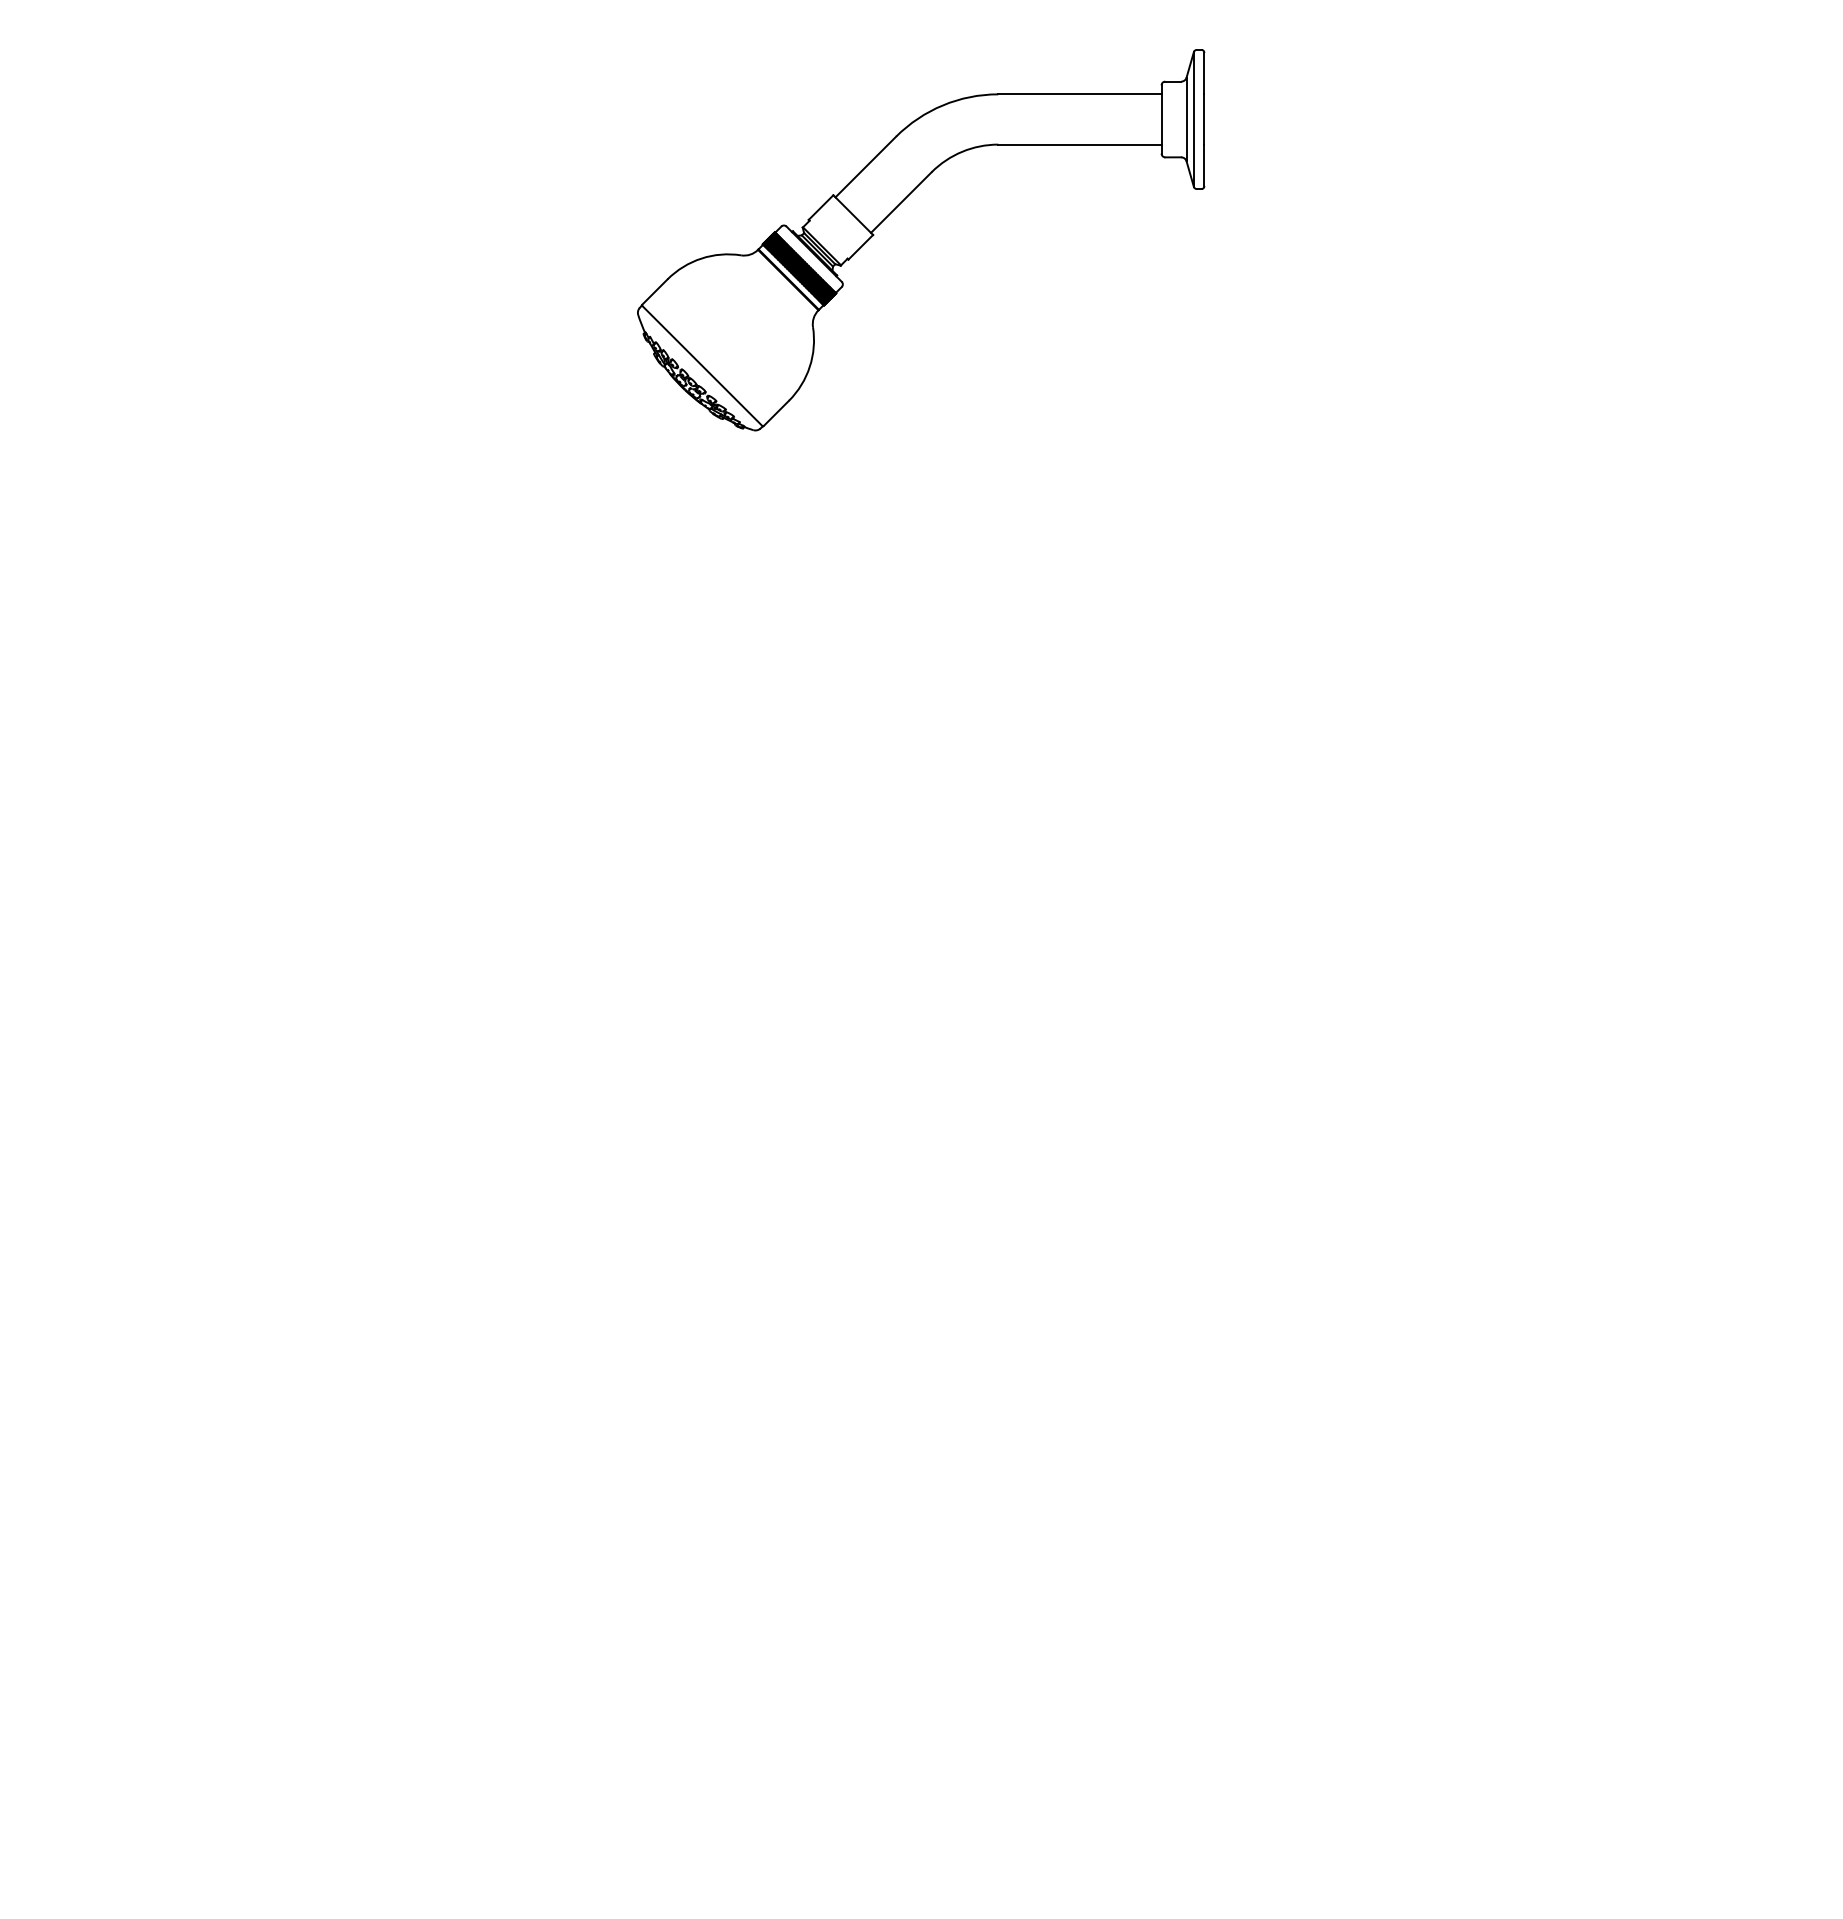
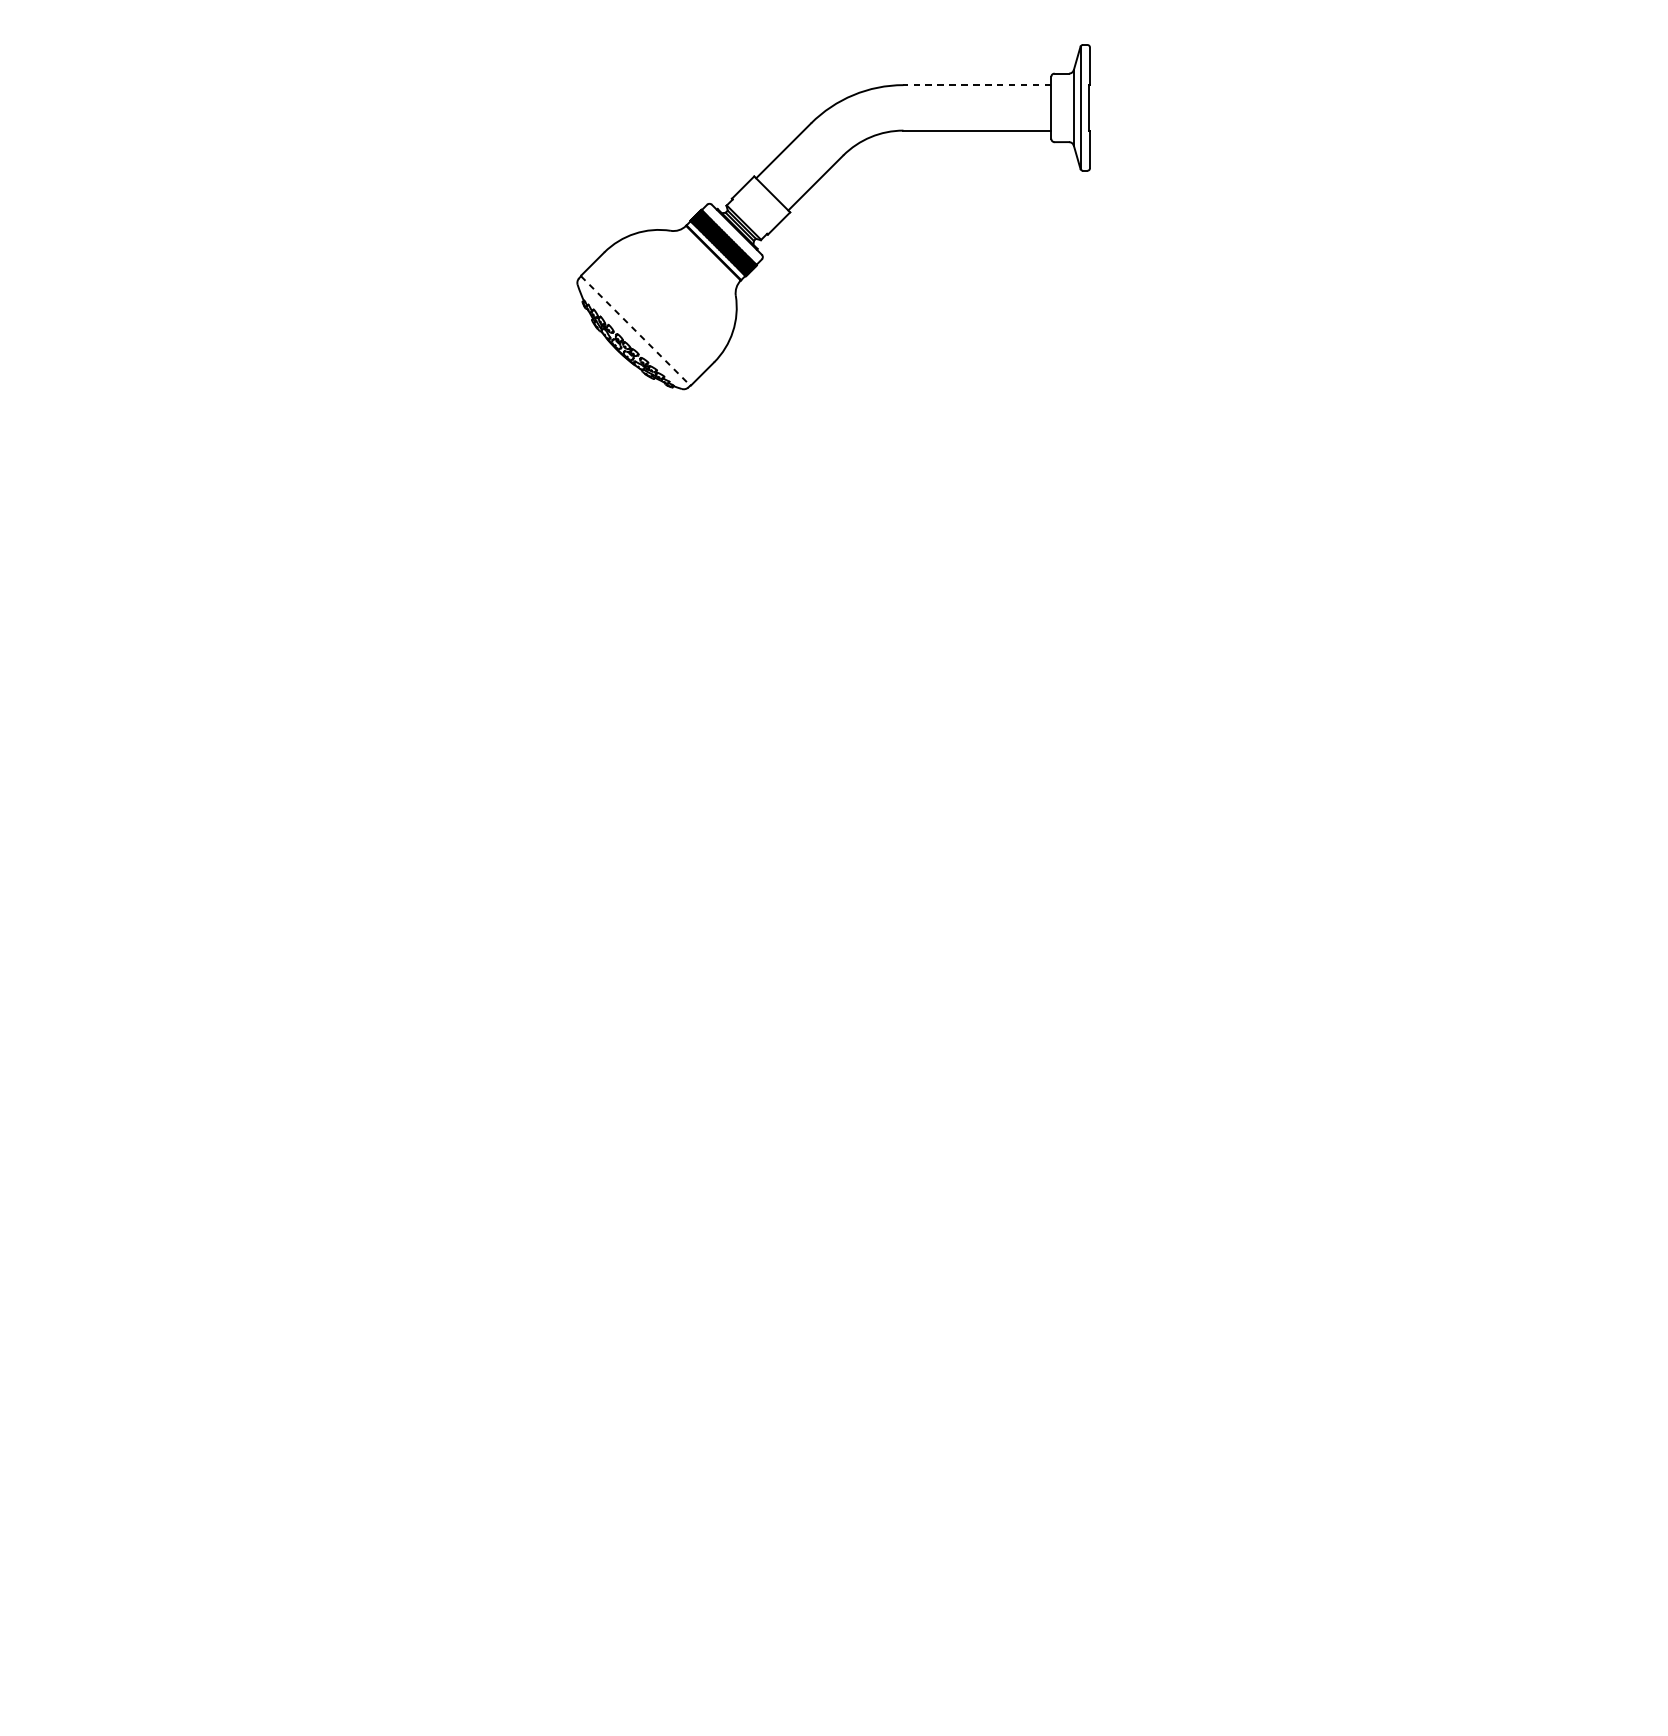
line: (1079, 94) -> (976, 85), solid -> dashed
line: (702, 366) -> (635, 331), solid -> dashed

